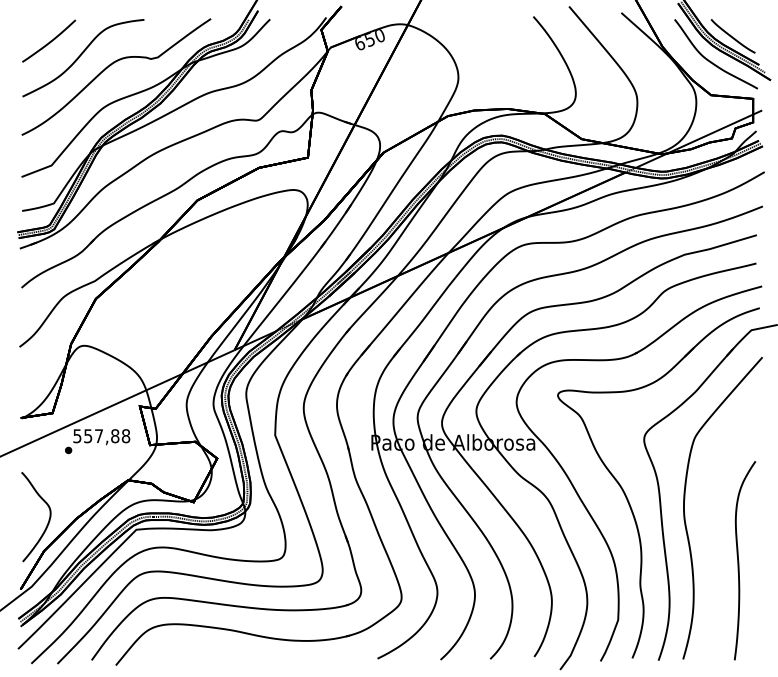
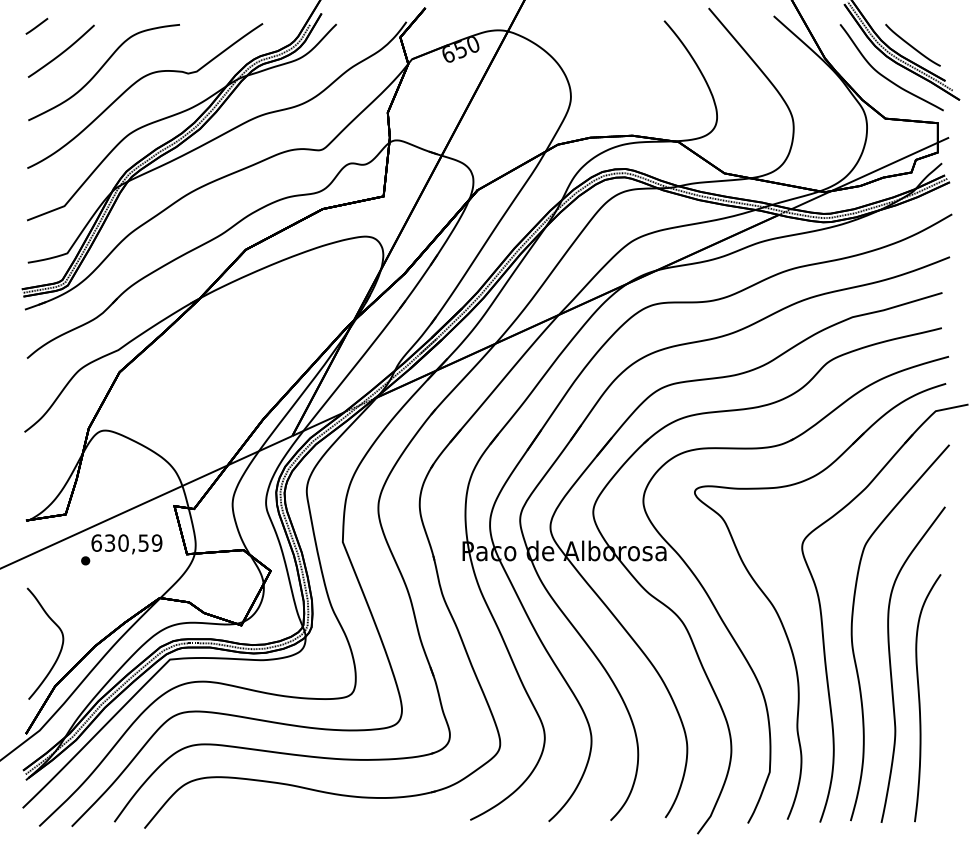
line: (29, 20) -> (36, 25), added
text: (101, 435) -> (126, 542), 557,88 -> 630,59
part: (715, 533) -> (891, 664), added

